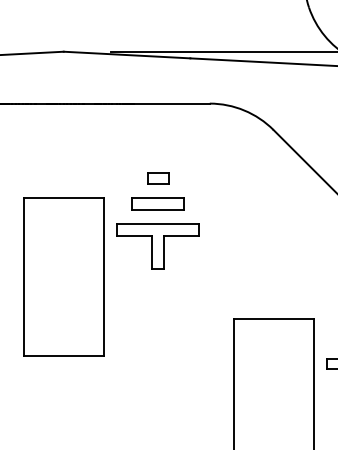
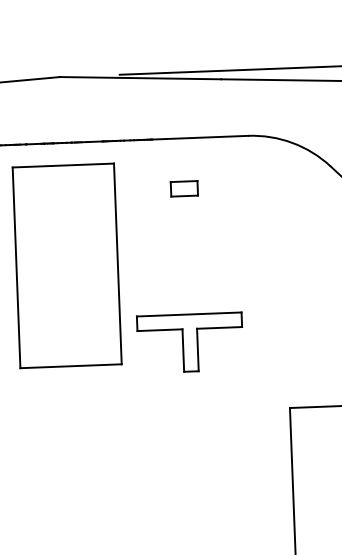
part: (158, 178) -> (184, 189), moved
part: (157, 203) -> (186, 265), removed
part: (157, 246) -> (189, 342), moved
part: (63, 276) -> (66, 264), moved

